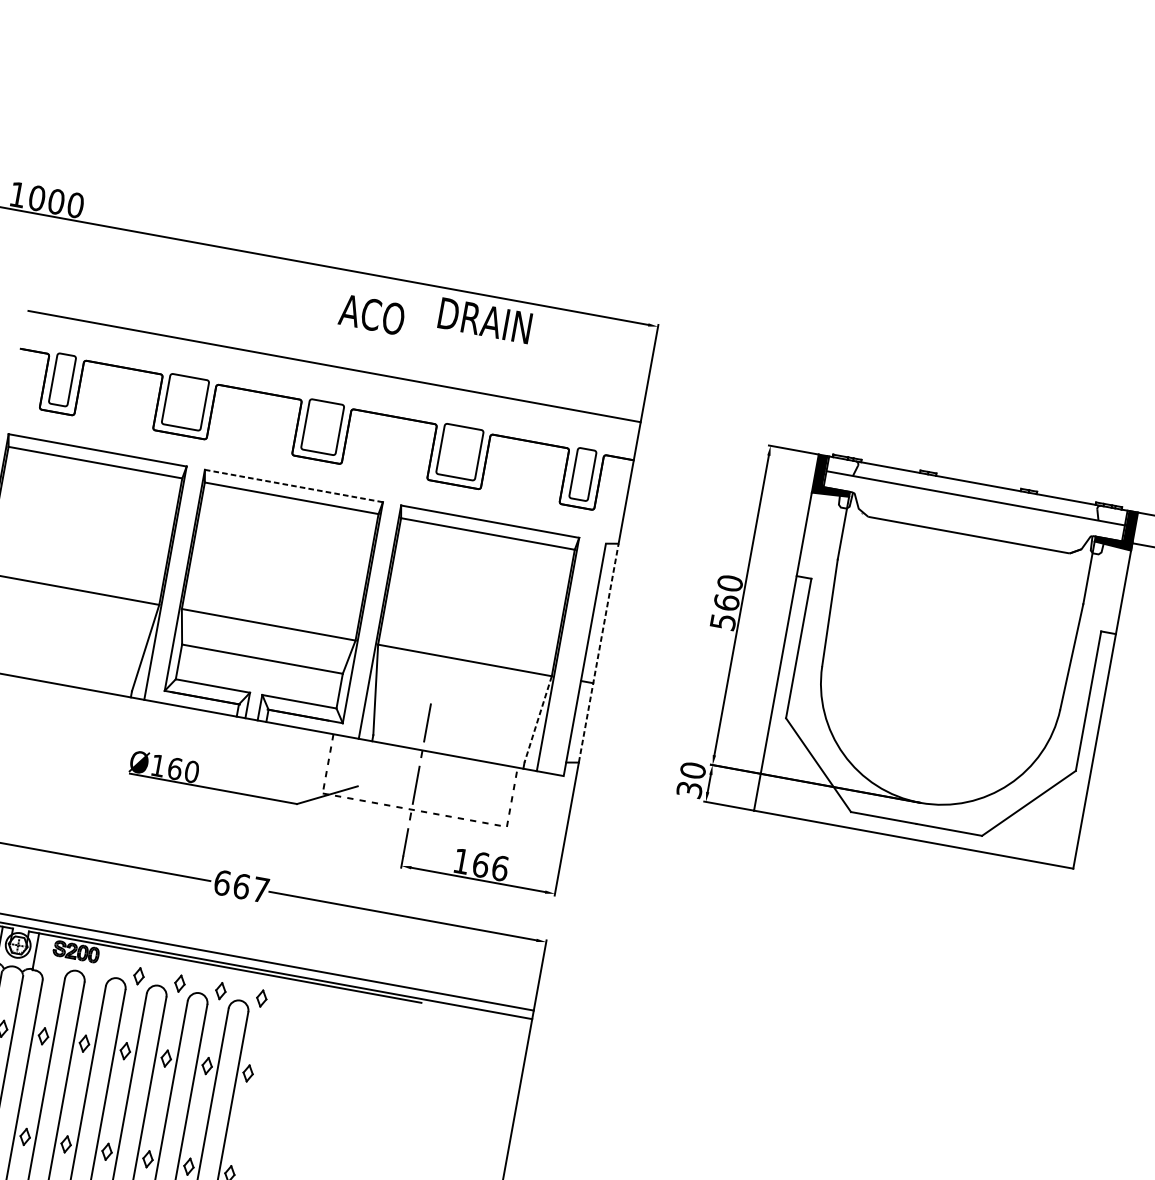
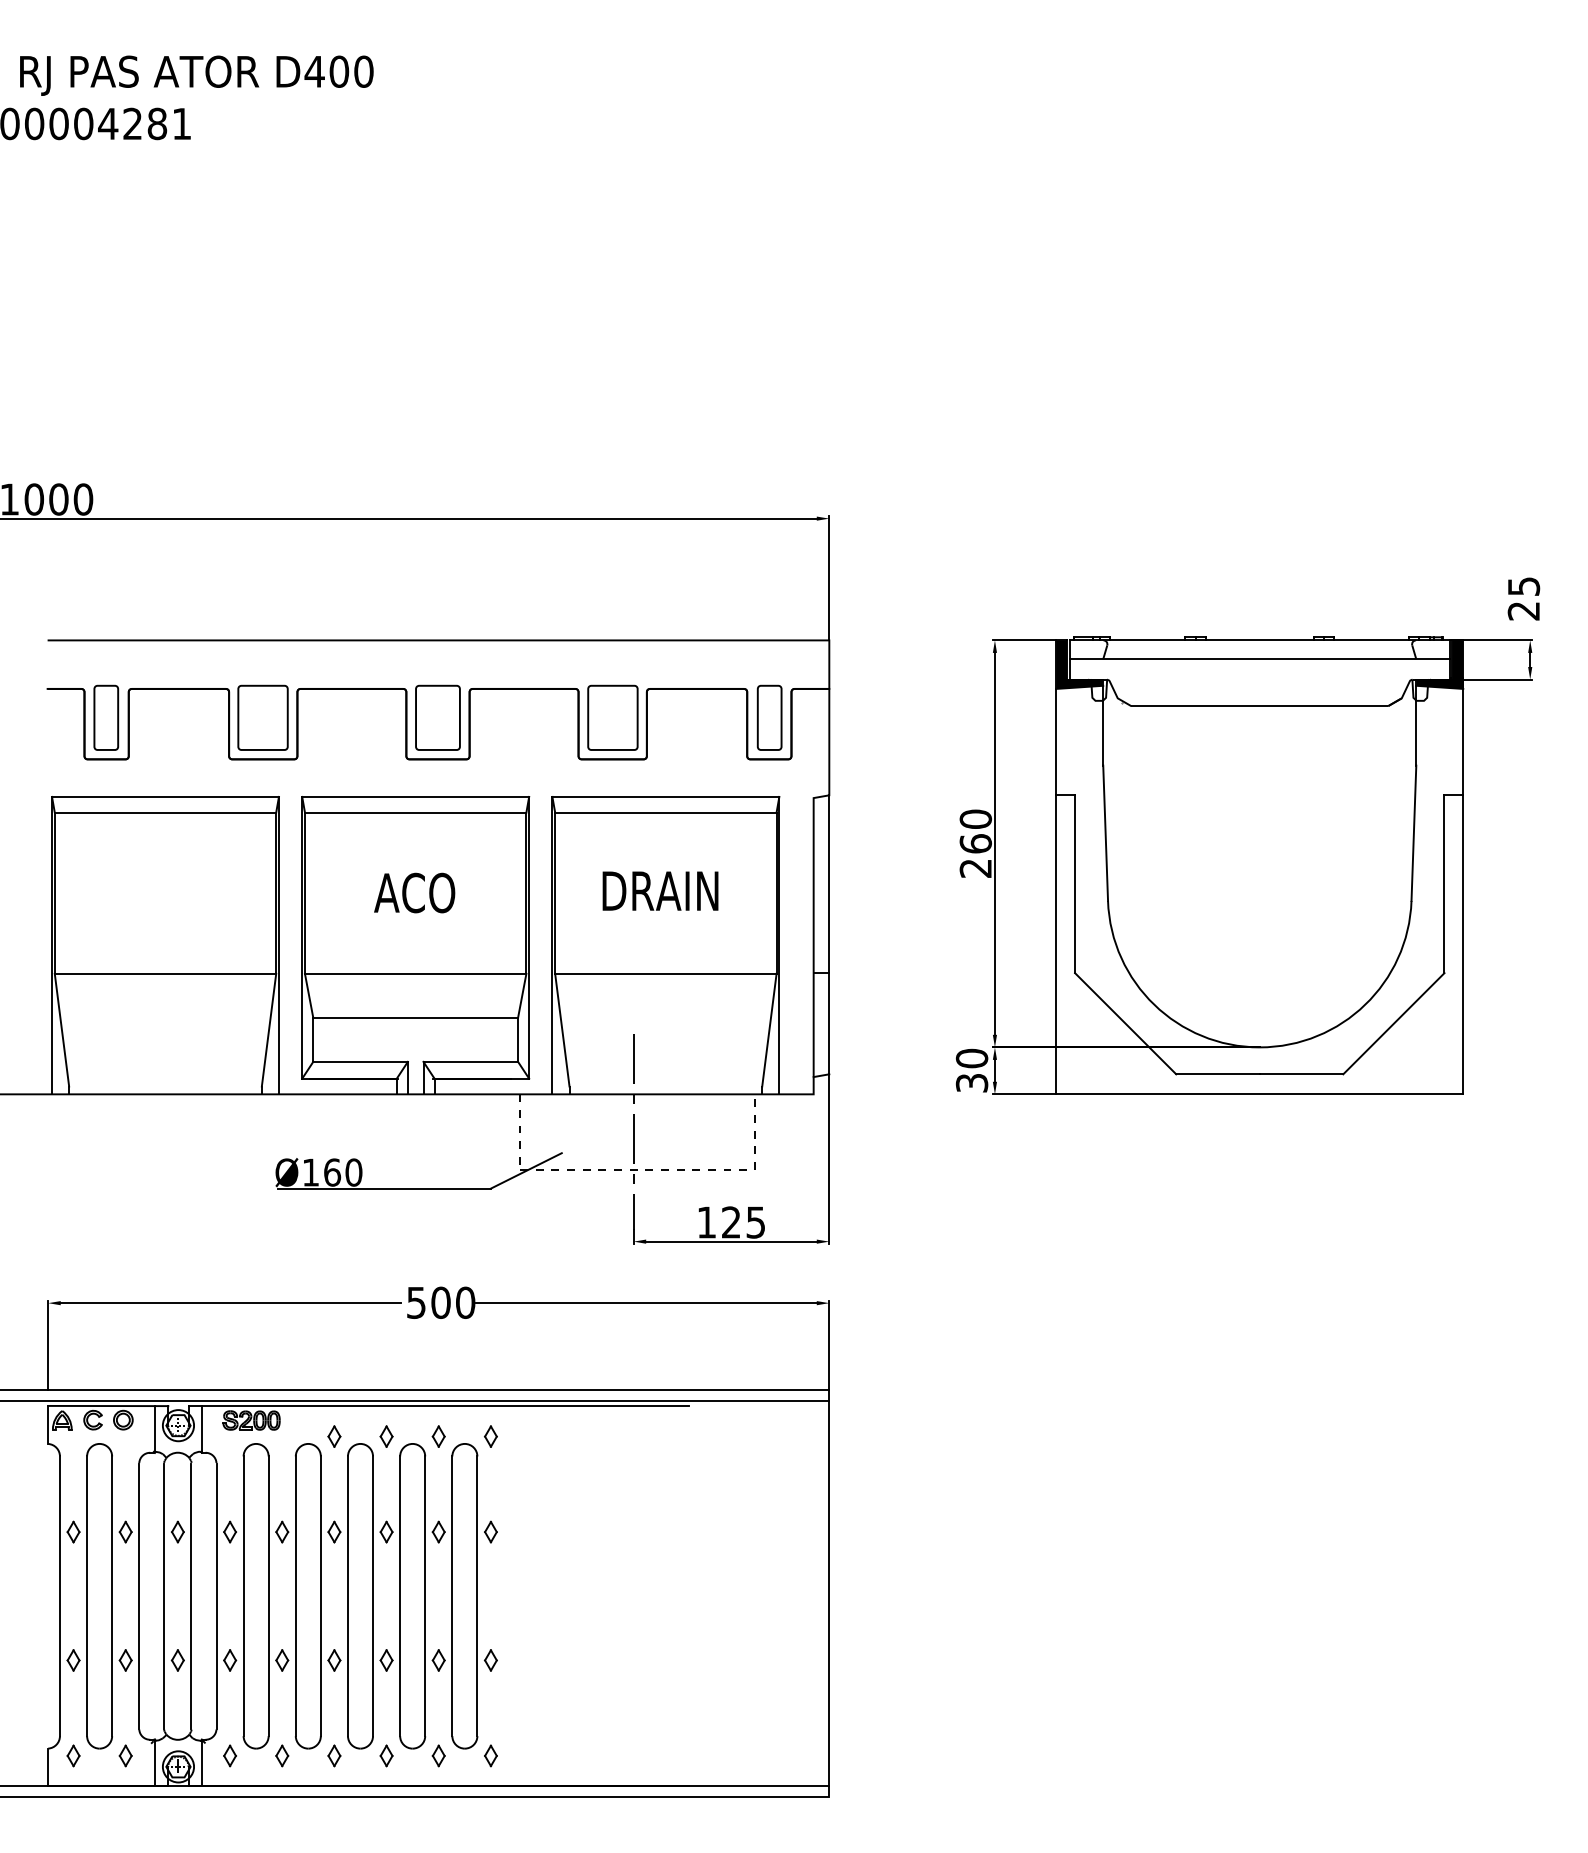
text: (372, 314) -> (414, 892), moved
text: (485, 320) -> (660, 890), moved
line: (293, 485) -> (415, 796), dashed -> solid
text: (722, 621) -> (975, 868), 560 -> 260
line: (598, 652) -> (829, 934), dashed -> solid
line: (538, 719) -> (769, 1030), dashed -> solid
text: (490, 866) -> (743, 1222), 166 -> 125
text: (242, 886) -> (441, 1302), 667 -> 500

